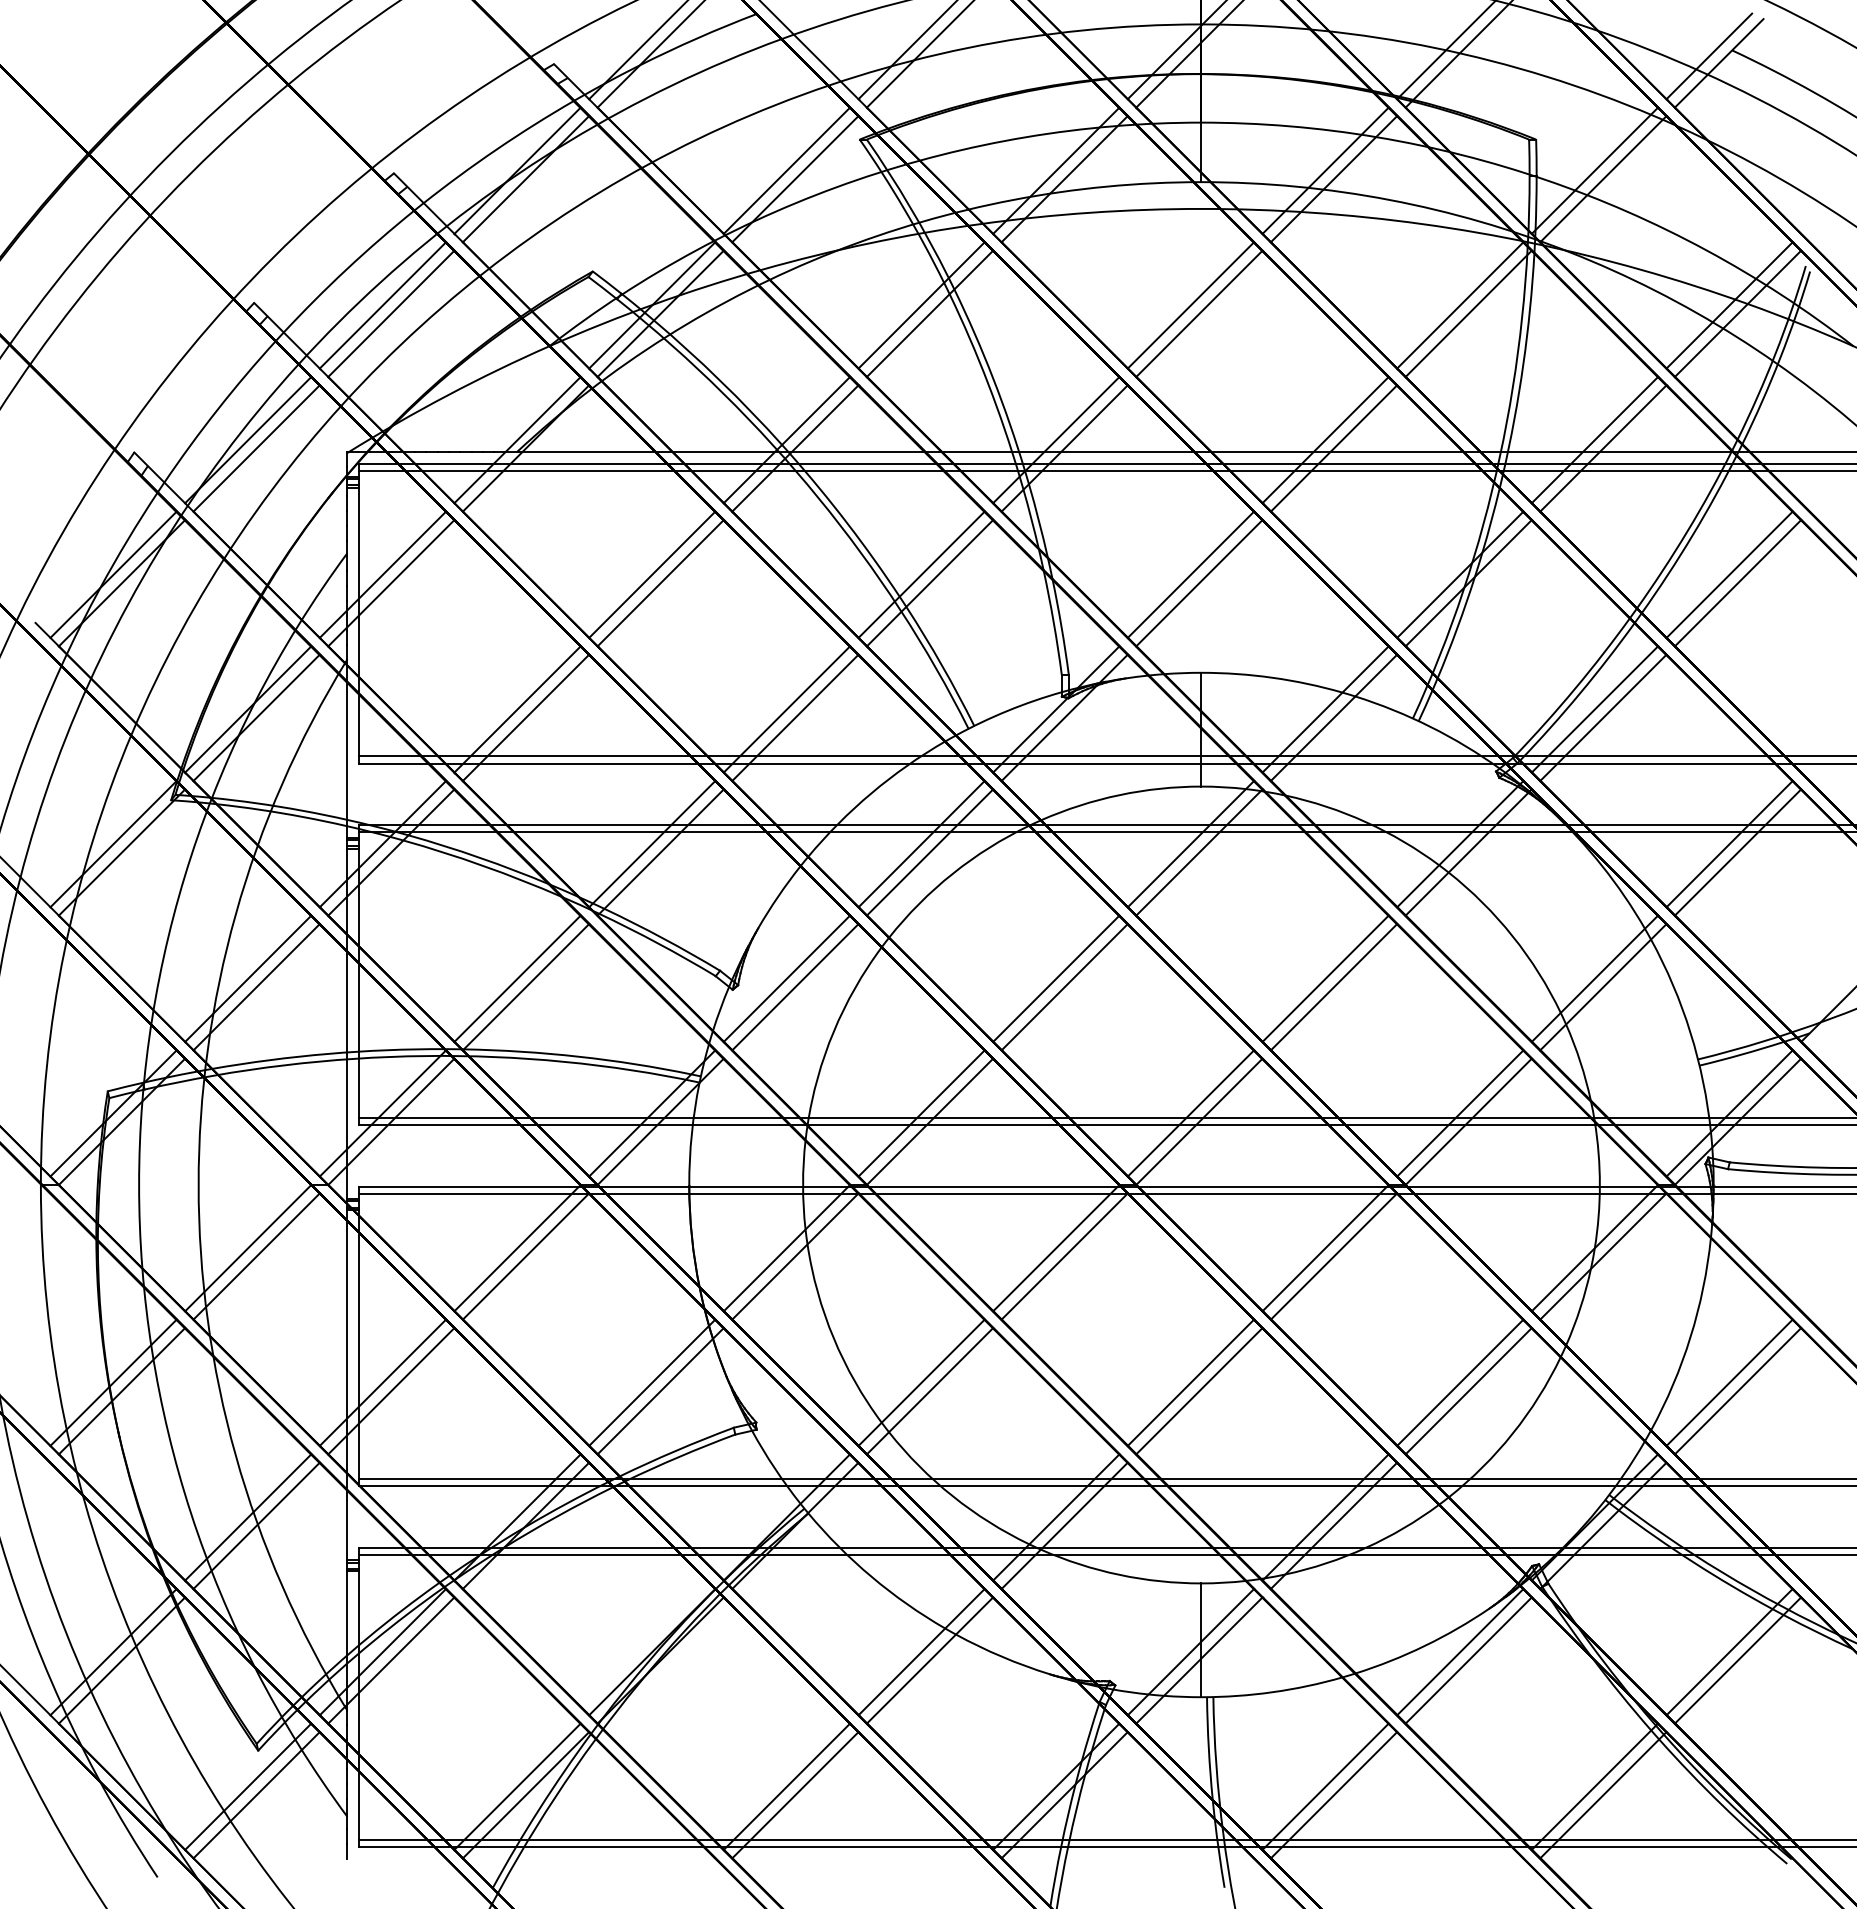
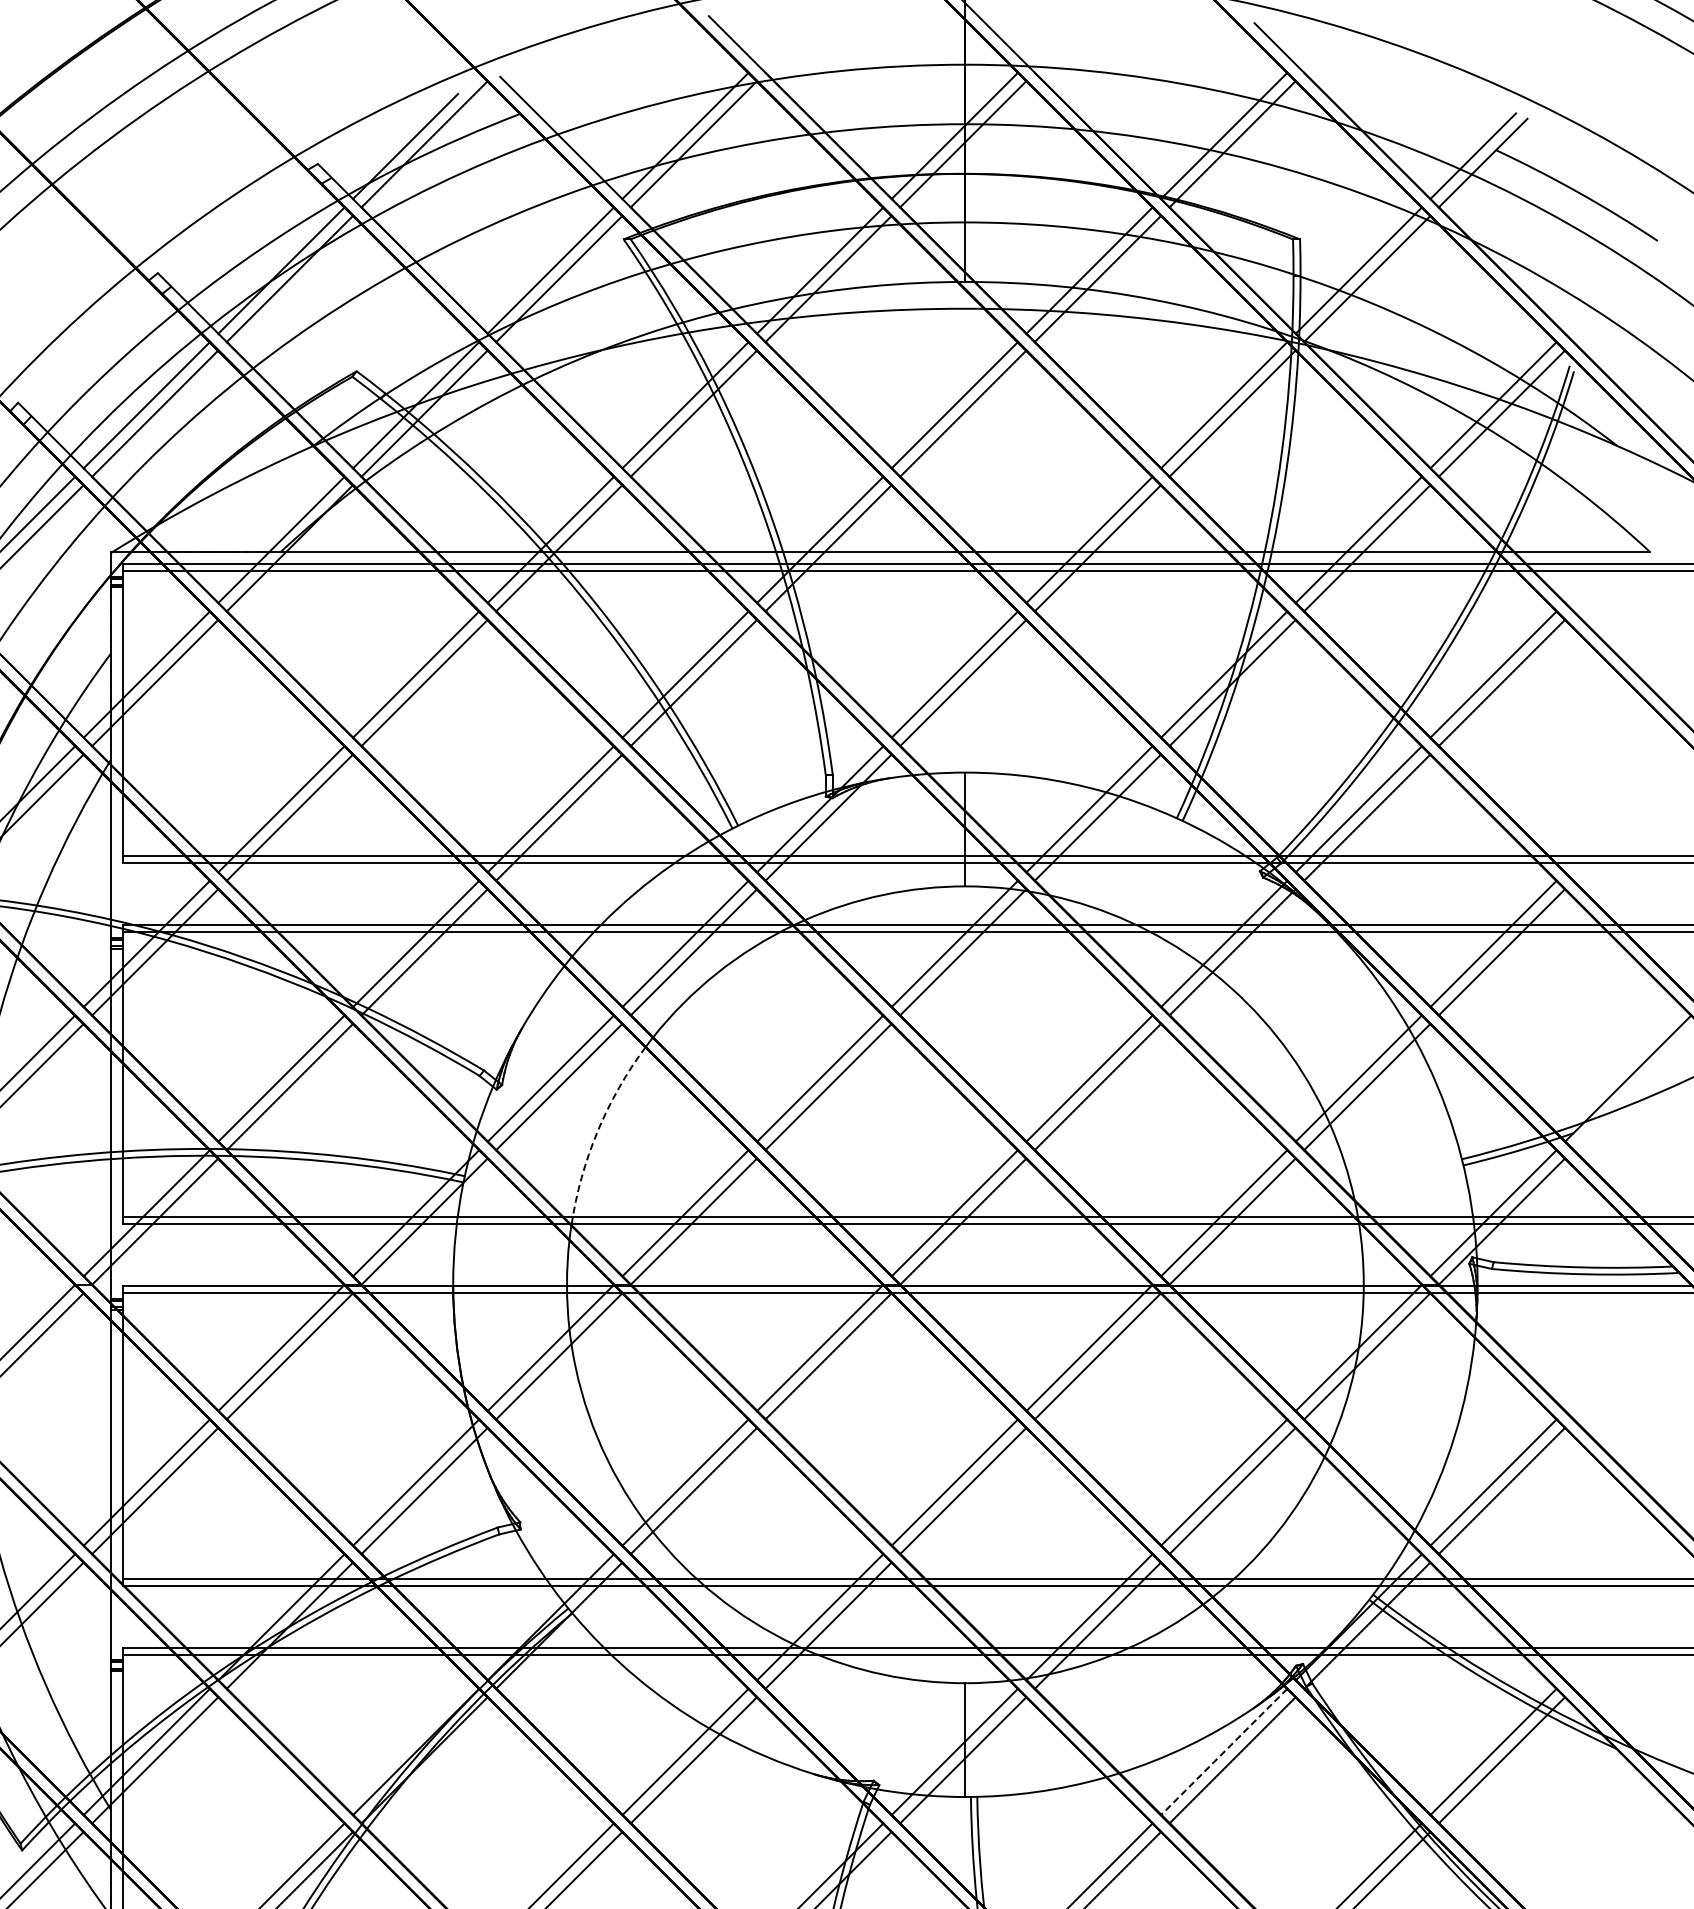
arc: (833, 1031) -> (597, 1131), solid -> dashed
line: (1459, 1652) -> (1223, 1752), solid -> dashed

